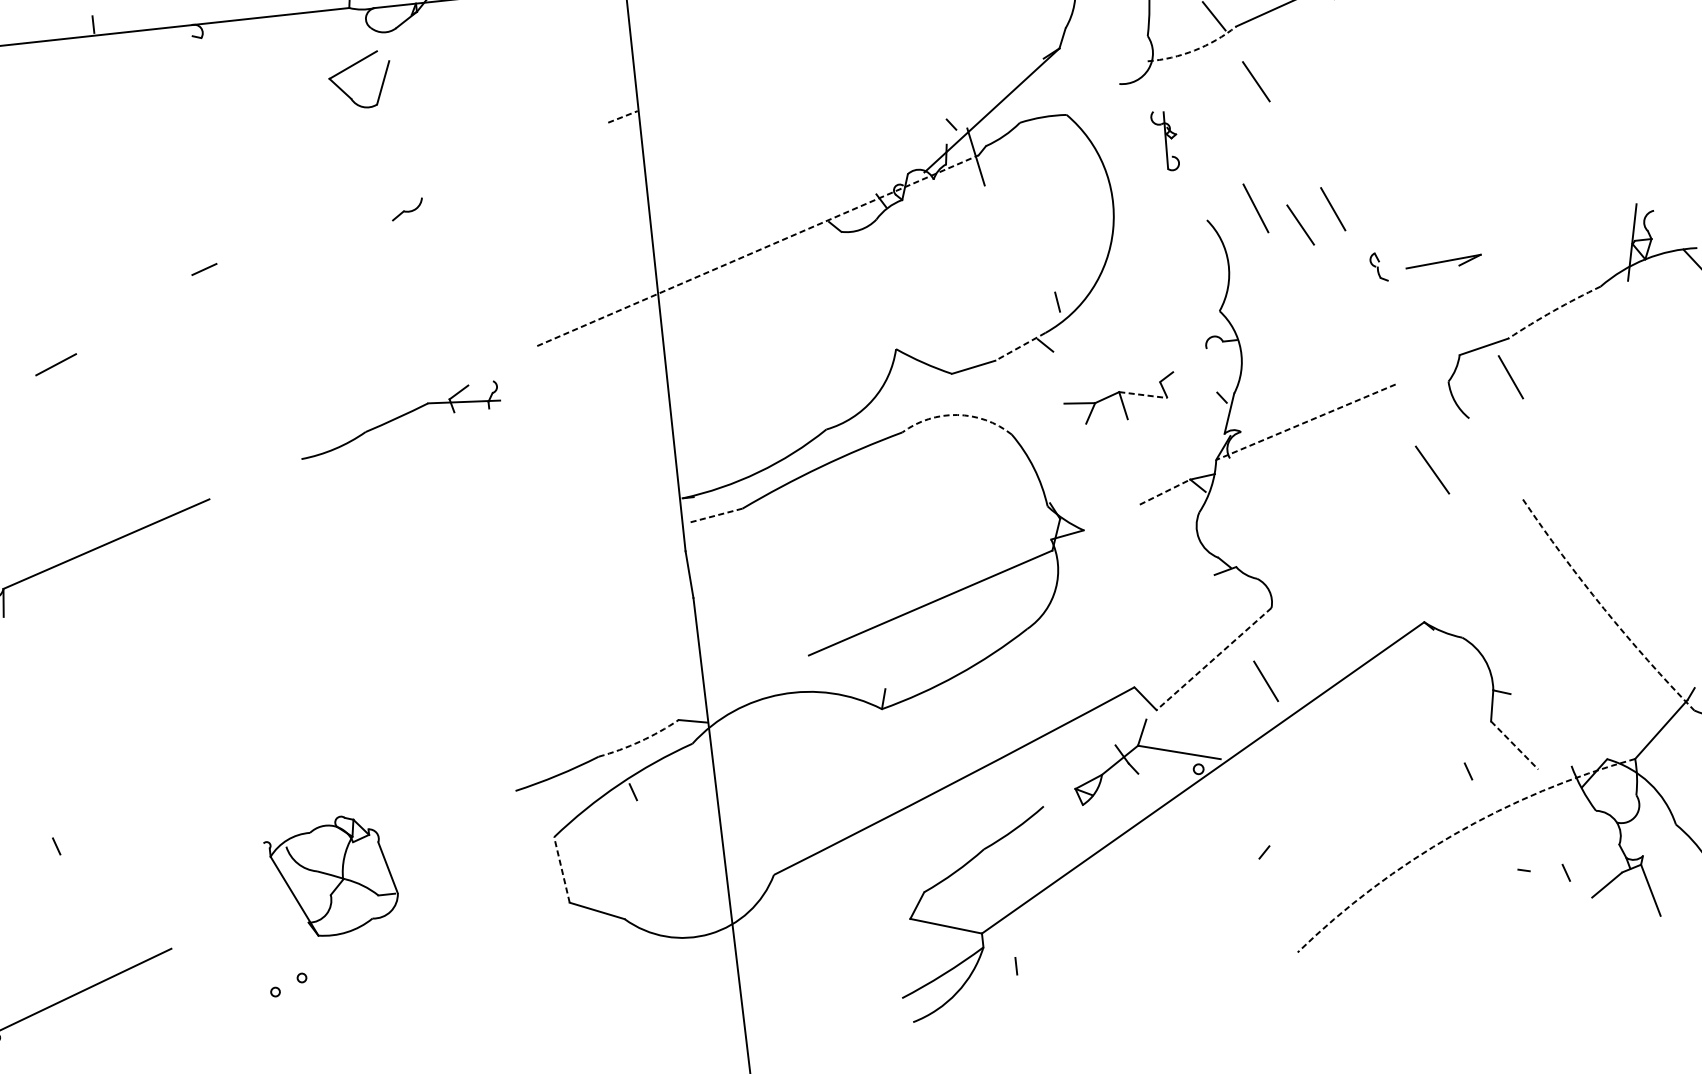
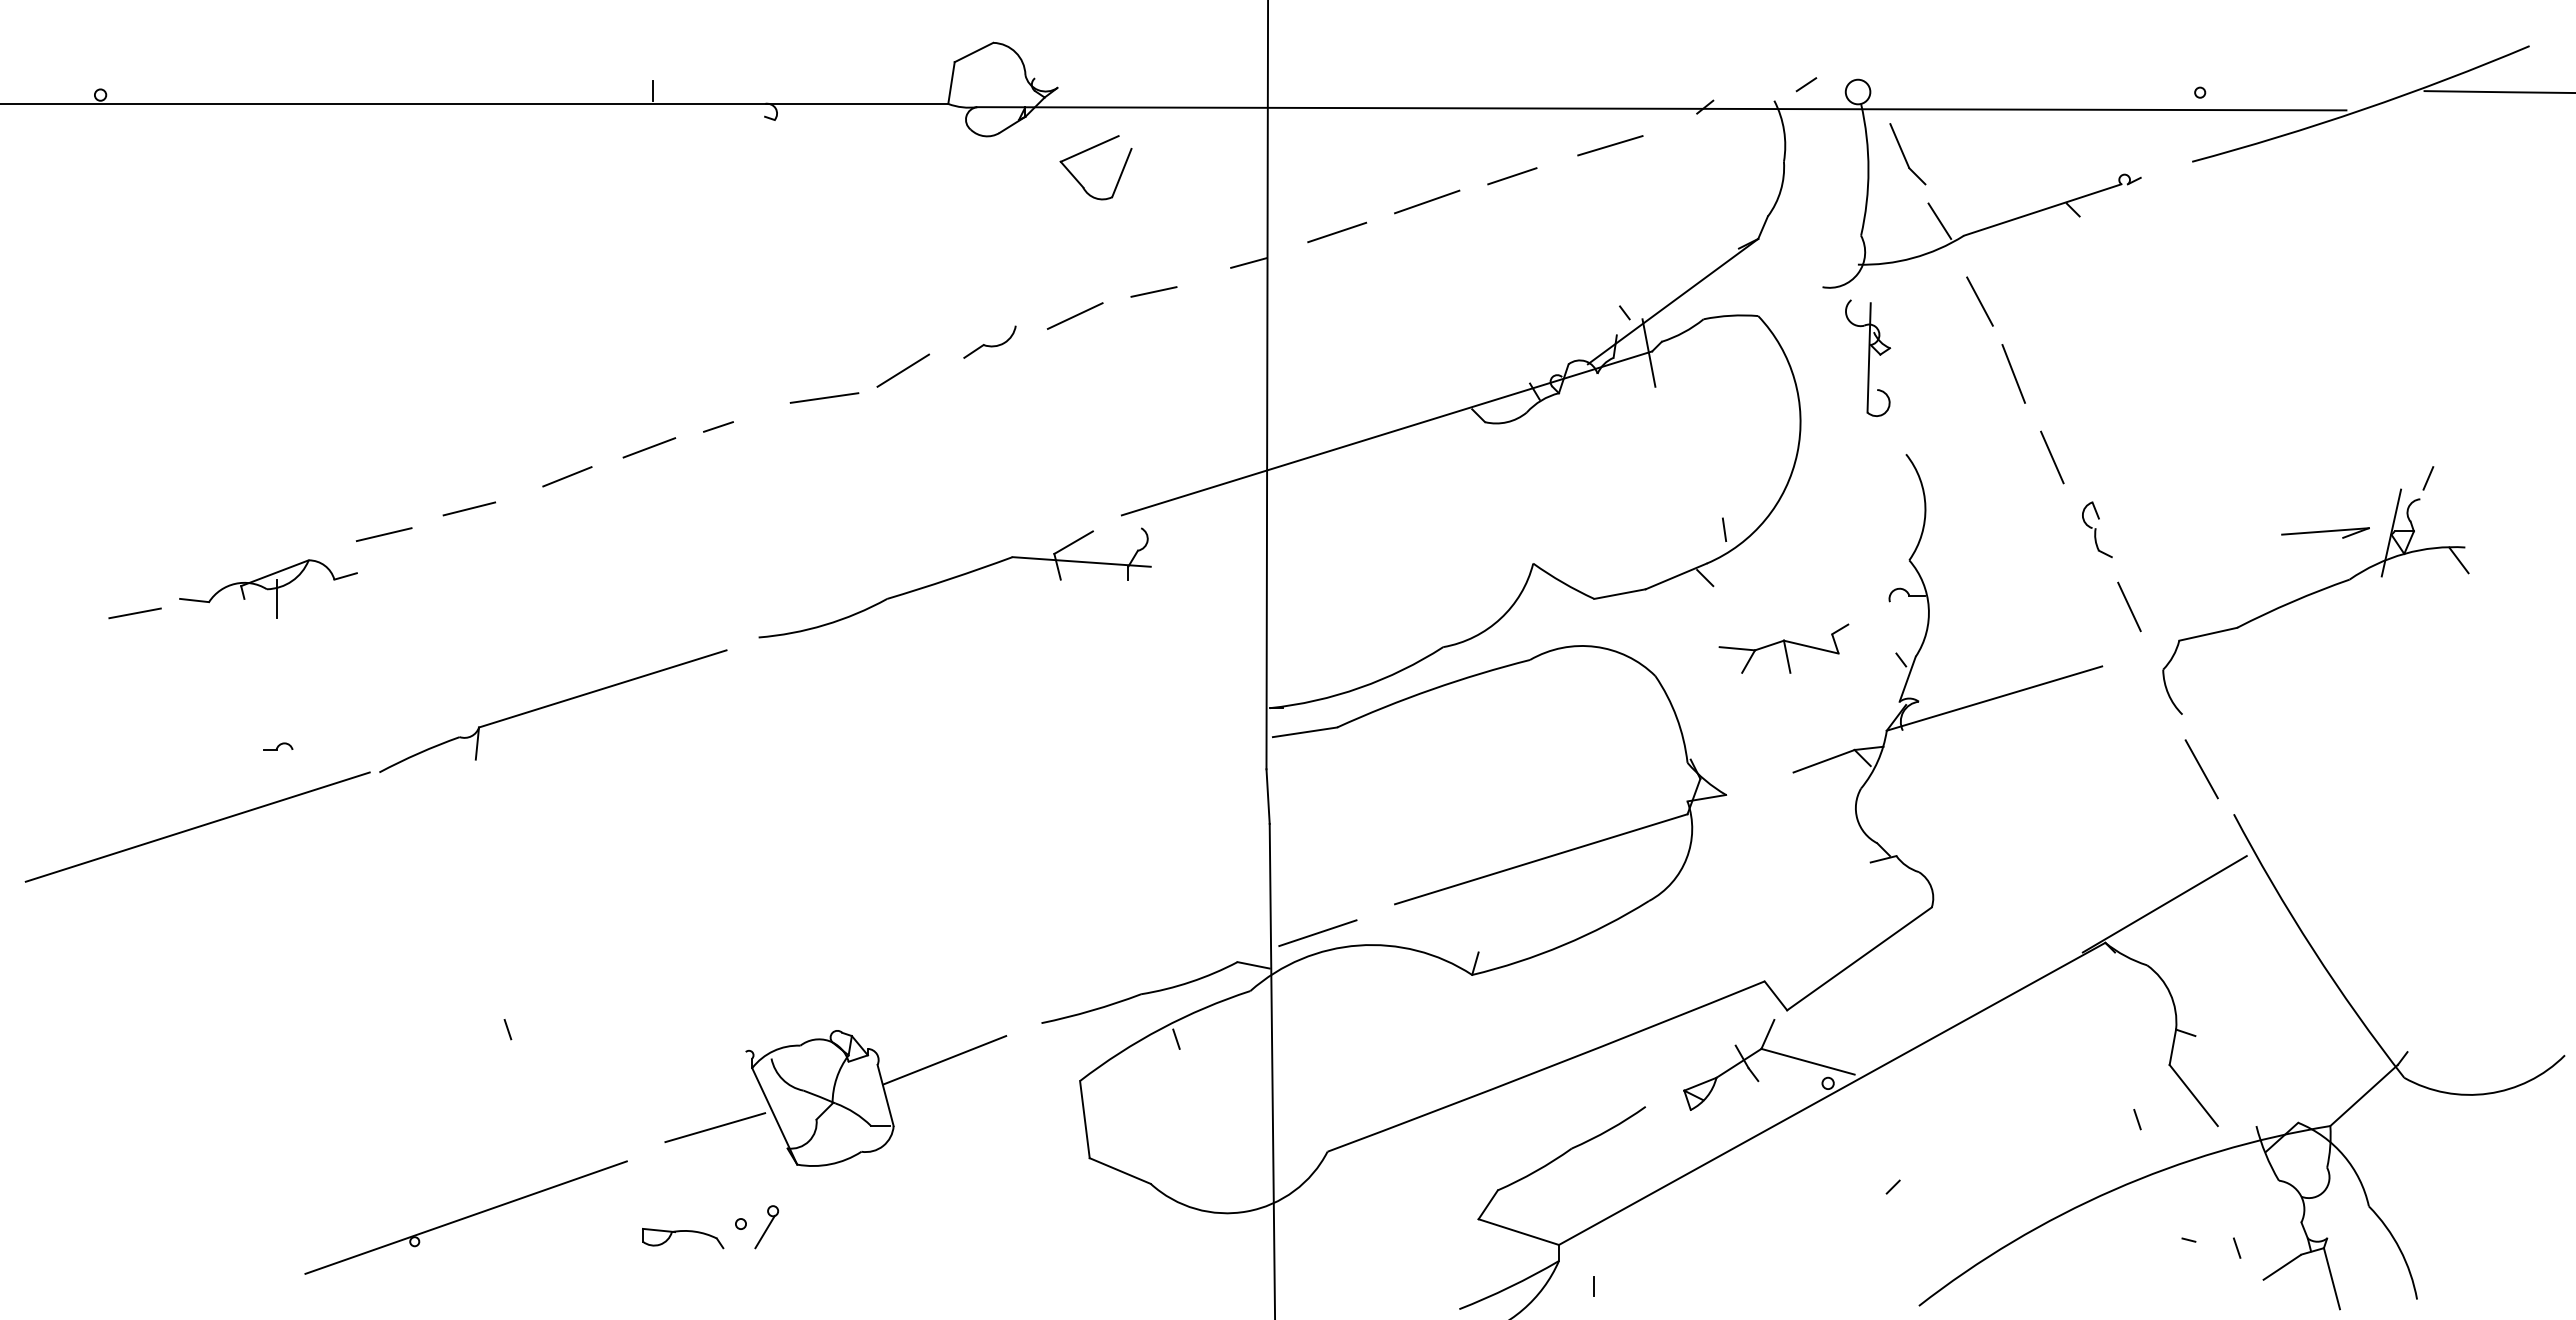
line: (841, 17) -> (1512, 176), added
line: (771, 47) -> (1427, 201), added
arc: (1195, 50) -> (1913, 258), dashed -> solid
part: (350, 67) -> (1086, 151), moved
line: (696, 82) -> (1337, 232), added
line: (623, 116) -> (1249, 262), dashed -> solid
part: (1165, 140) -> (1868, 357), size x1.67
line: (543, 150) -> (1153, 291), added
line: (477, 178) -> (1074, 315), added
line: (1659, 192) -> (2428, 478), added
part: (407, 208) -> (989, 341), size x1.43
line: (1255, 208) -> (2013, 373), moved
line: (1300, 224) -> (2012, 471), removed
line: (335, 241) -> (903, 370), added
line: (758, 250) -> (1387, 433), dashed -> solid
part: (1443, 262) -> (2325, 532), moved
part: (1378, 266) -> (2097, 529), size x1.67
line: (204, 269) -> (718, 426), moved
line: (270, 272) -> (824, 397), added
arc: (1553, 310) -> (2292, 601), dashed -> solid
line: (124, 331) -> (649, 447), added
line: (1019, 346) -> (1675, 576), dashed -> solid
line: (1511, 377) -> (2235, 672), removed
line: (1143, 395) -> (1811, 647), dashed -> solid
arc: (957, 414) -> (1595, 646), dashed -> solid
part: (399, 419) -> (954, 582), size x1.67
line: (1305, 422) -> (1994, 698), dashed -> solid
line: (1432, 470) -> (2201, 769), moved
line: (1165, 492) -> (1824, 761), dashed -> solid
line: (714, 516) -> (1304, 732), dashed -> solid
line: (1471, 583) -> (2164, 904), added
arc: (1604, 608) -> (2313, 949), dashed -> solid
line: (1214, 658) -> (1859, 958), dashed -> solid
line: (1266, 680) -> (2129, 606), moved
line: (744, 687) -> (1317, 933), added
arc: (640, 741) -> (1190, 982), dashed -> solid
line: (1514, 745) -> (2193, 1095), dashed -> solid
line: (436, 832) -> (945, 1060), added
arc: (1454, 834) -> (2113, 1190), dashed -> solid
line: (561, 869) -> (1084, 1119), dashed -> solid
line: (244, 911) -> (715, 1127), added
line: (296, 997) -> (764, 1232), added
part: (226, 1003) -> (683, 1231), added

